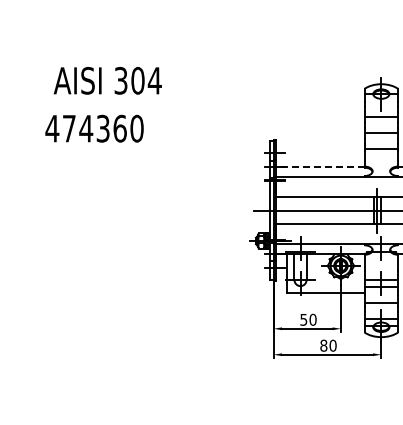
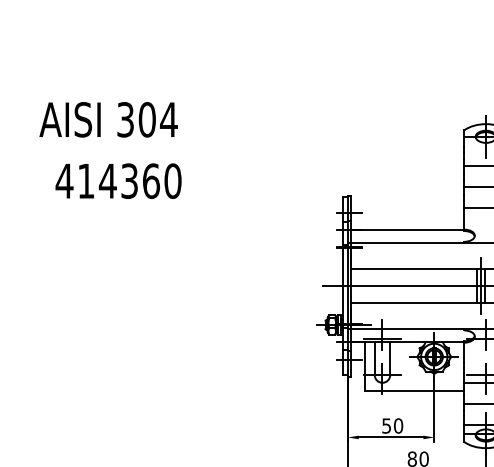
text: (107, 80) -> (108, 119), moved
text: (69, 128) -> (86, 180), 474360 -> 414360
line: (319, 166) -> (406, 229), dashed -> solid

